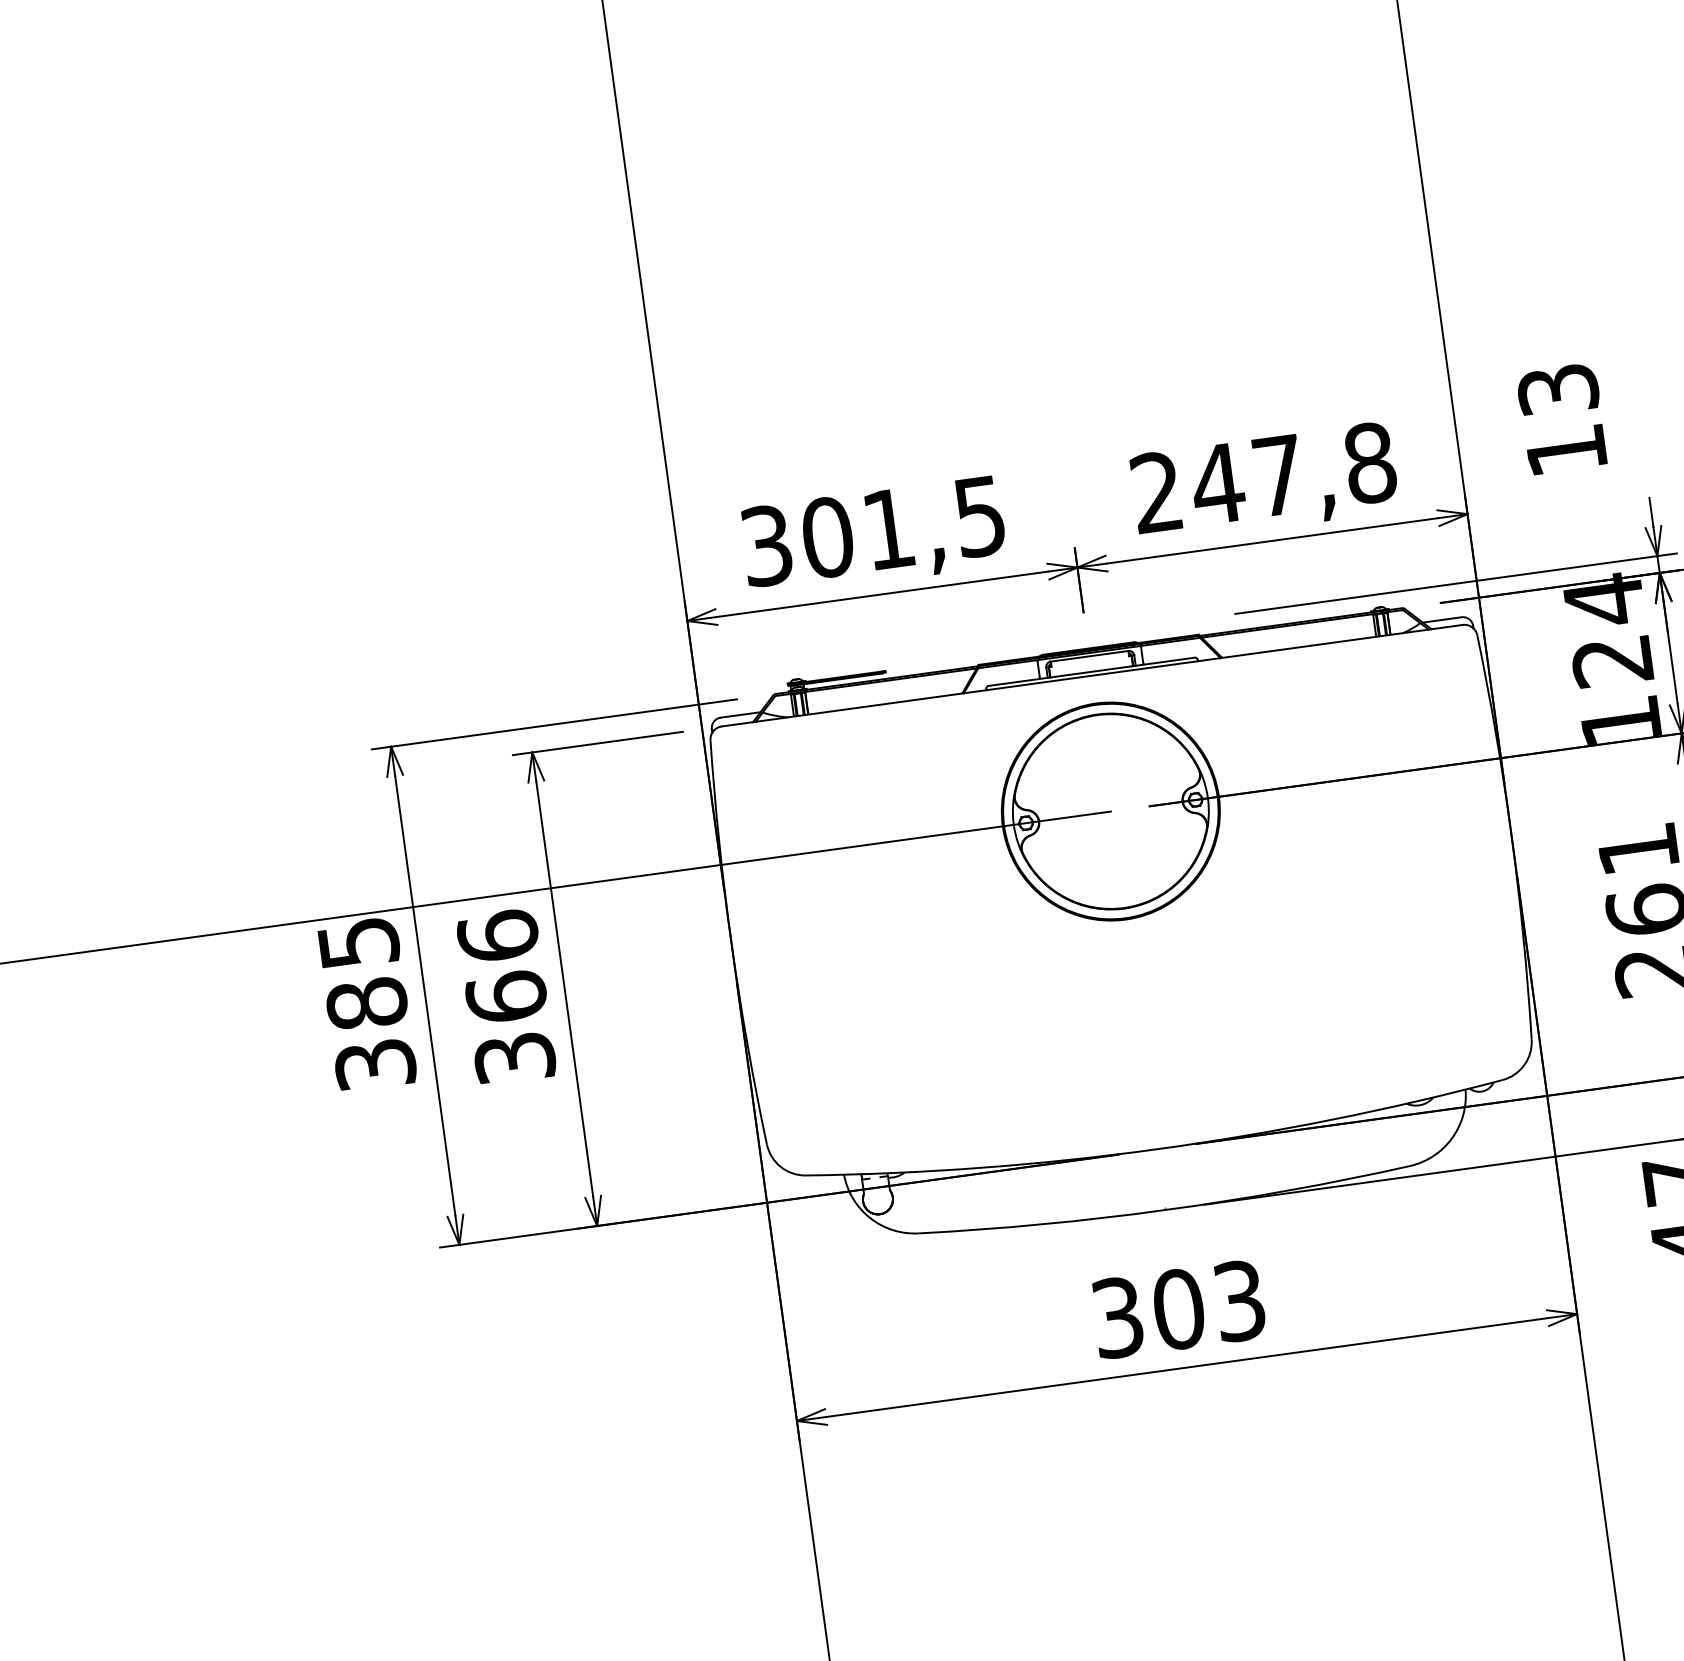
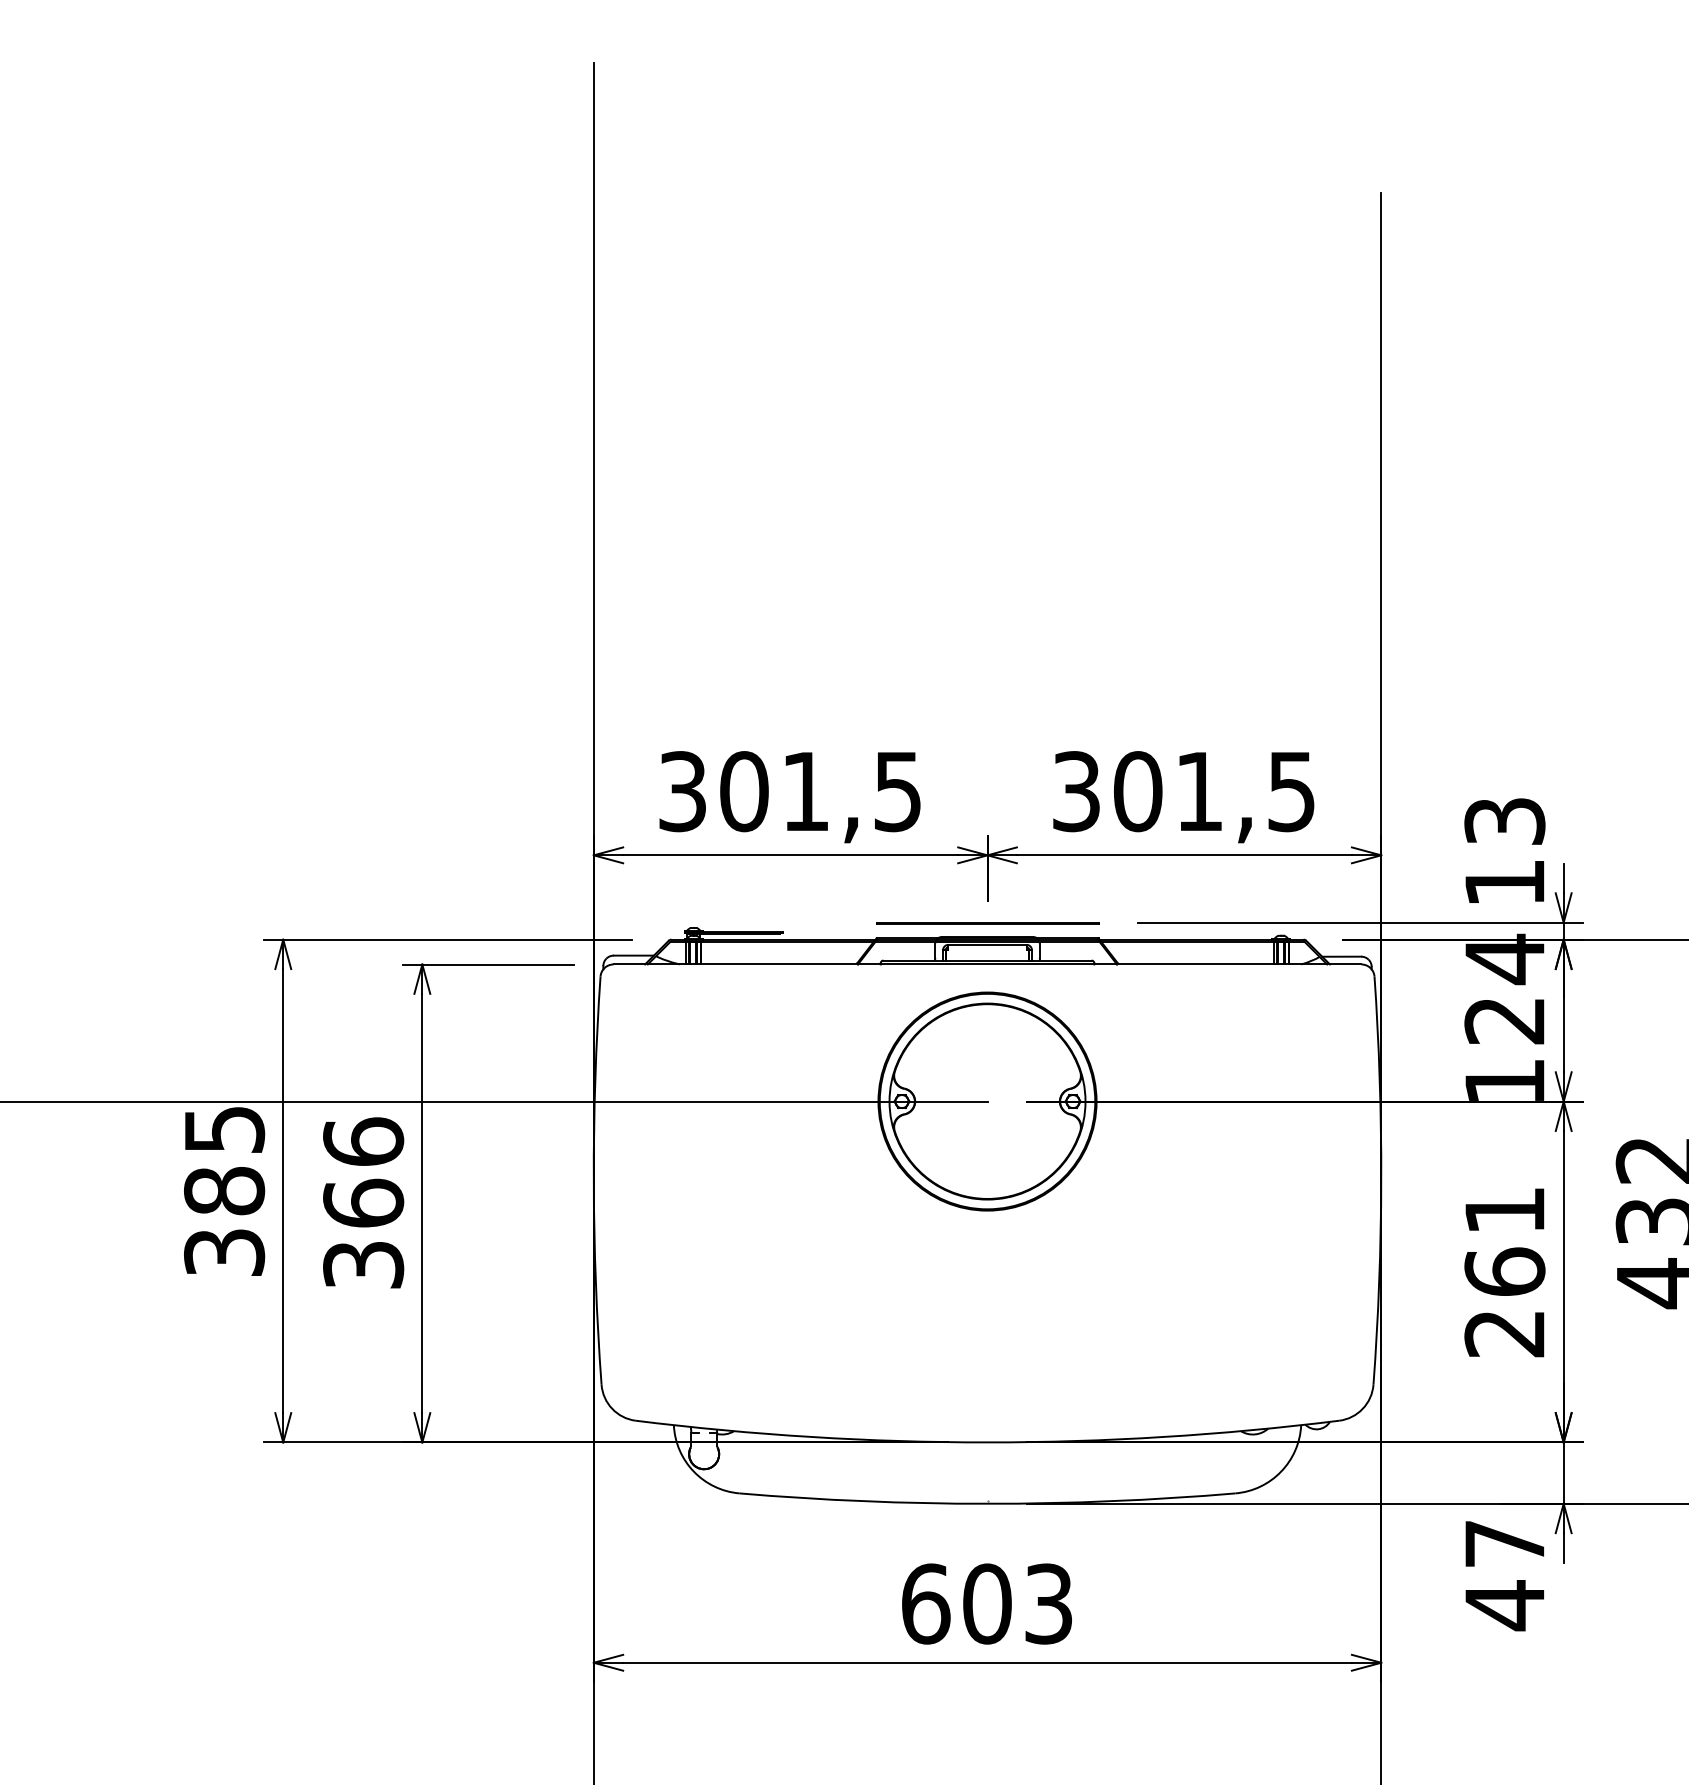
text: (1561, 418) -> (1504, 850), moved
text: (1263, 477) -> (1184, 791), 247,8 -> 301,5
line: (1086, 635) -> (987, 923), added
text: (1118, 1317) -> (926, 1603), 303 -> 603

